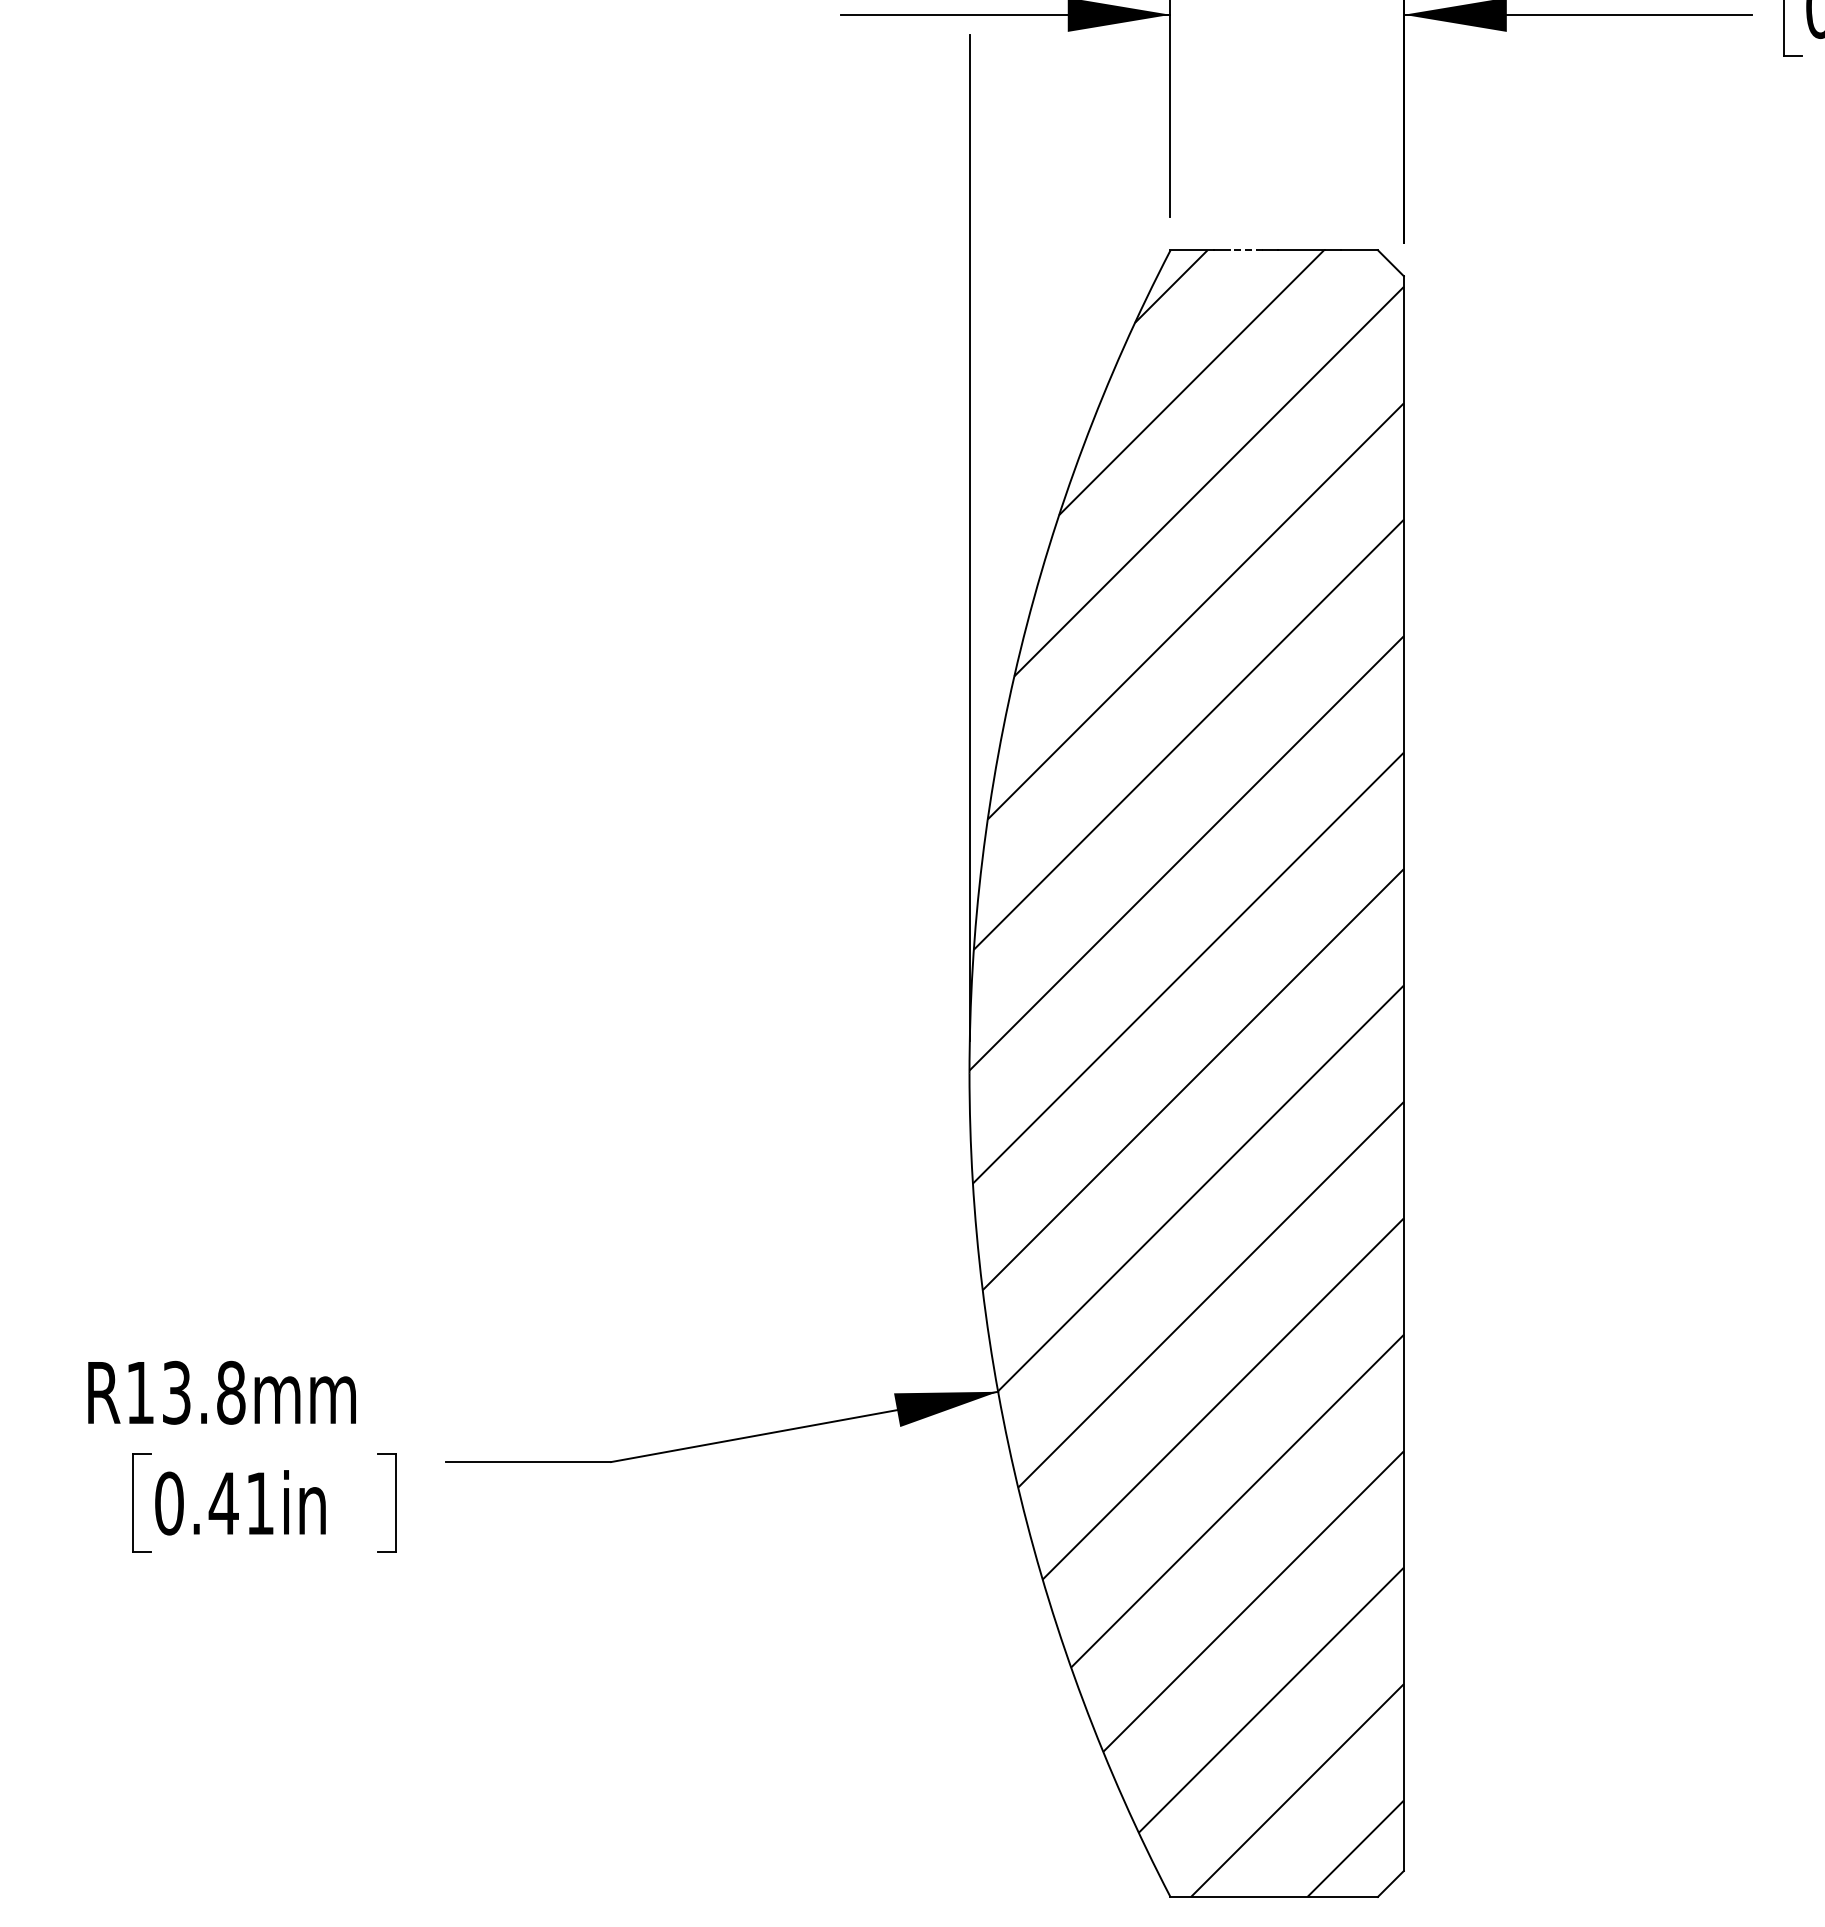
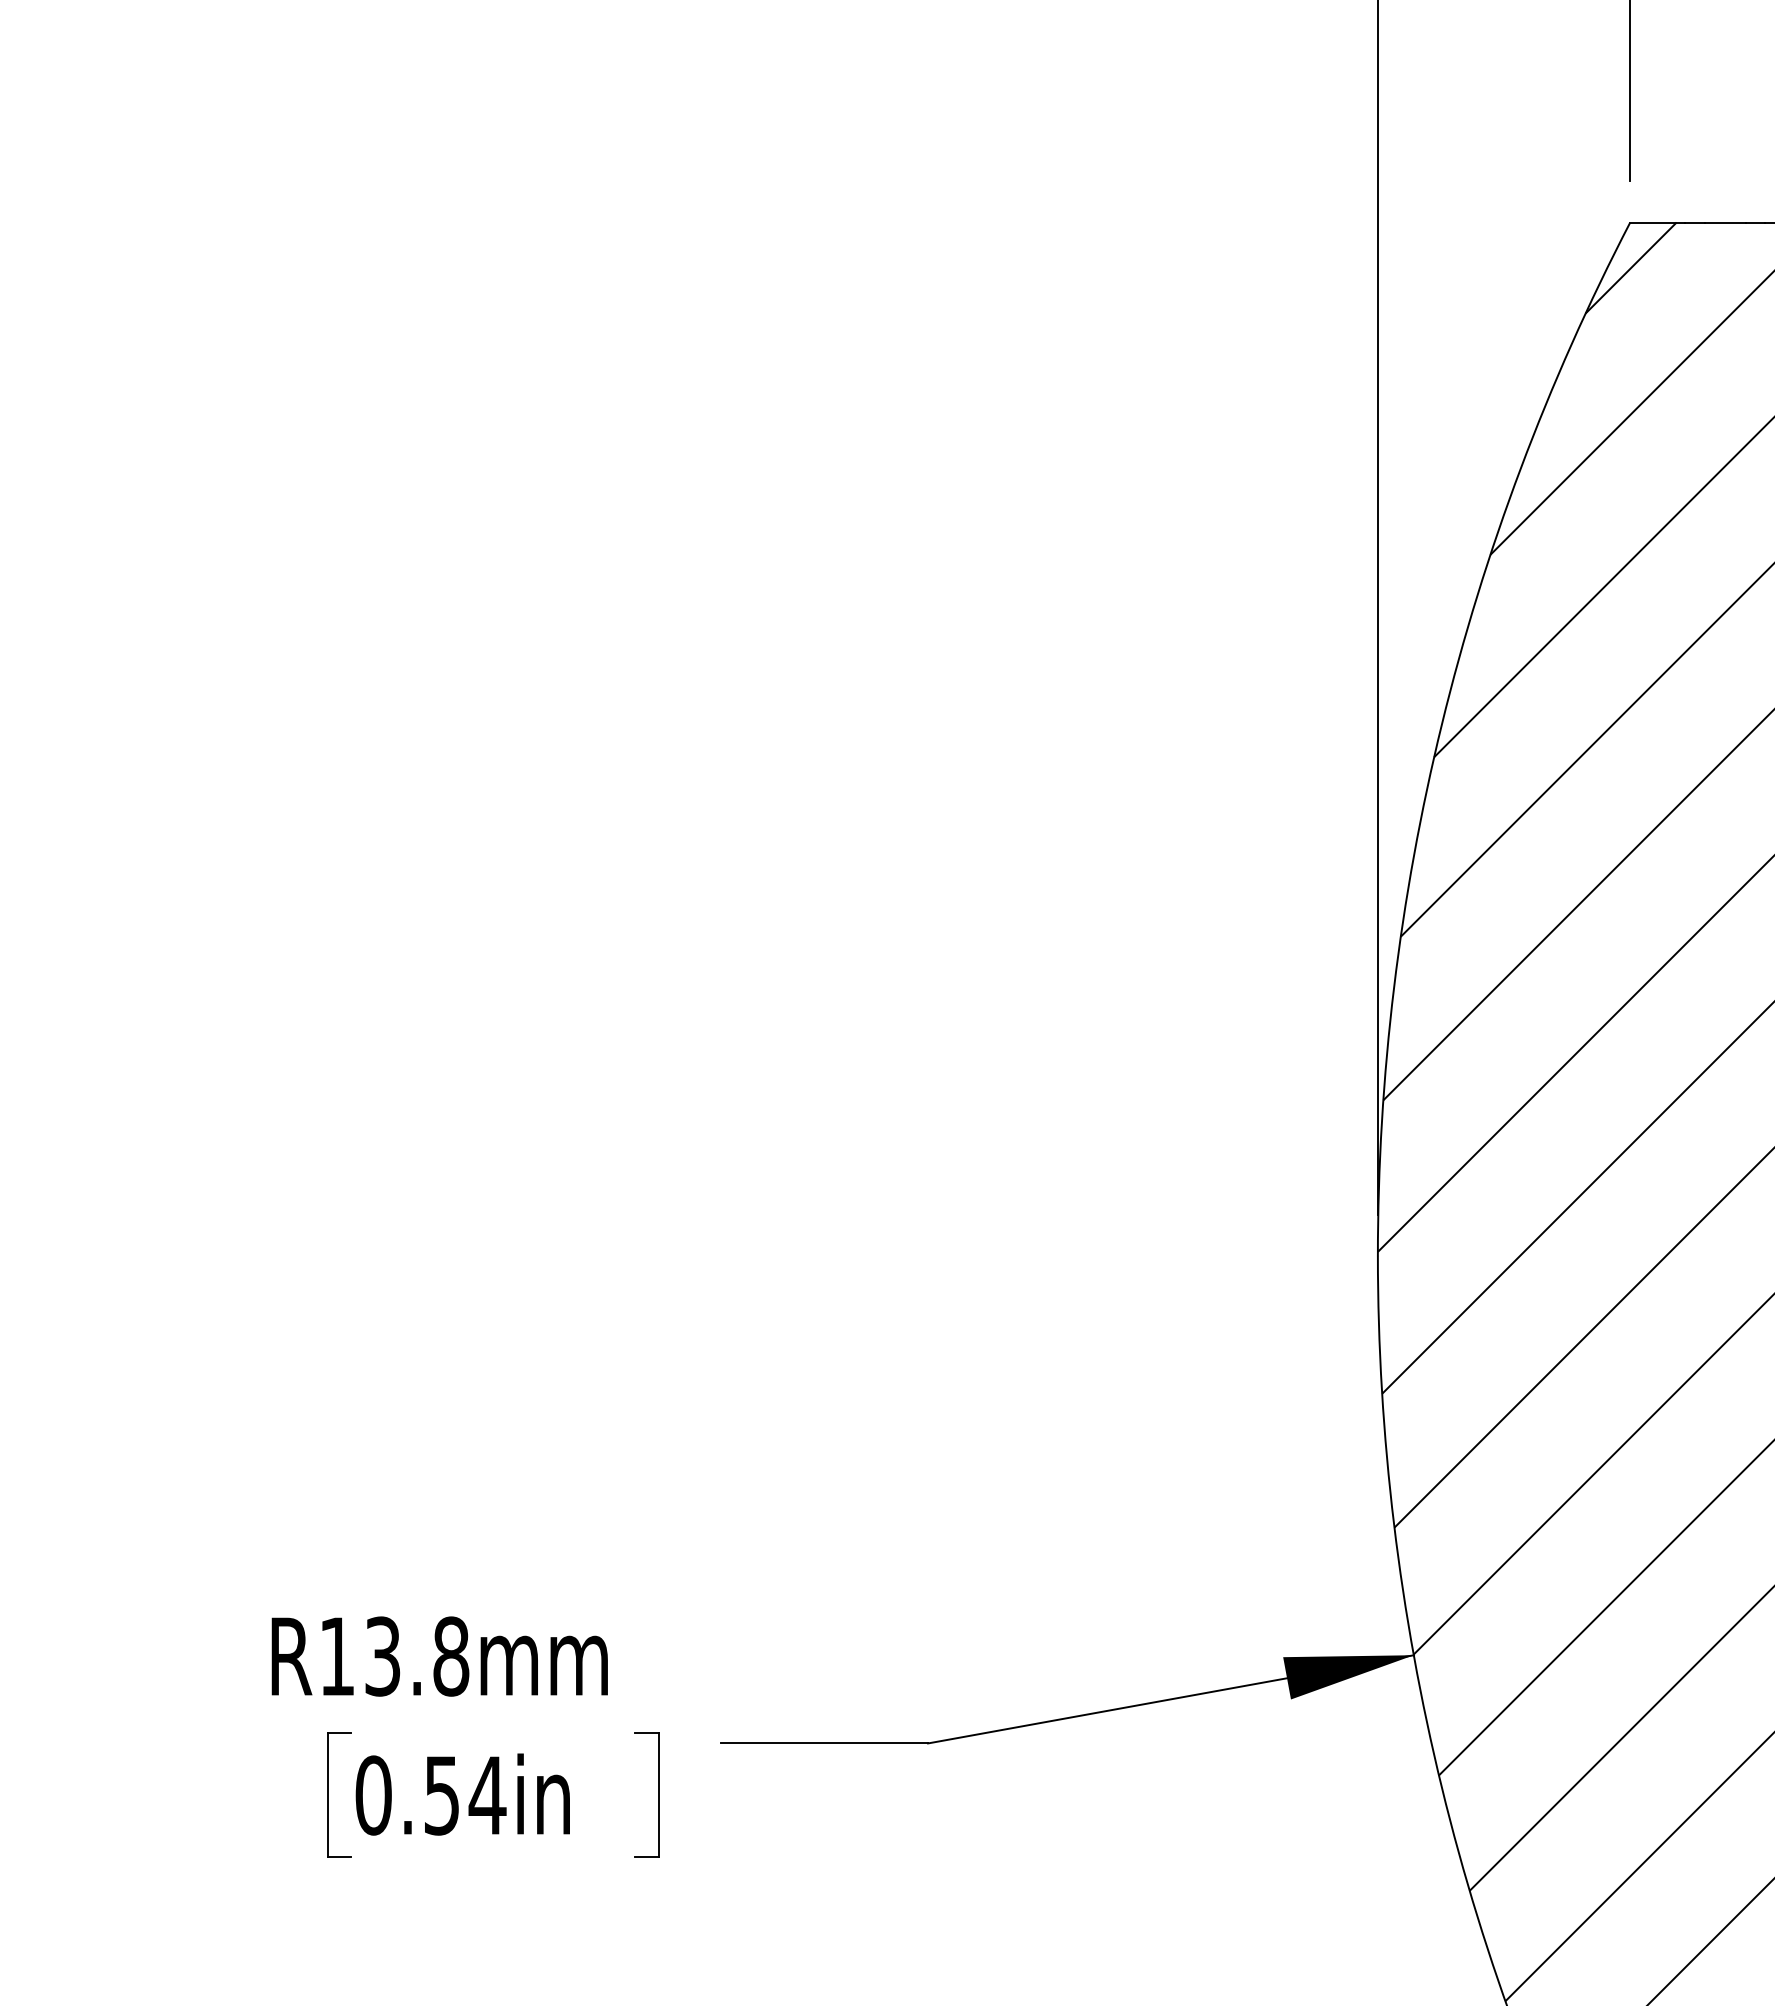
line: (1246, 250) -> (1725, 222), dashed -> solid
text: (241, 1503) -> (464, 1795), 0.41in -> 0.54in

